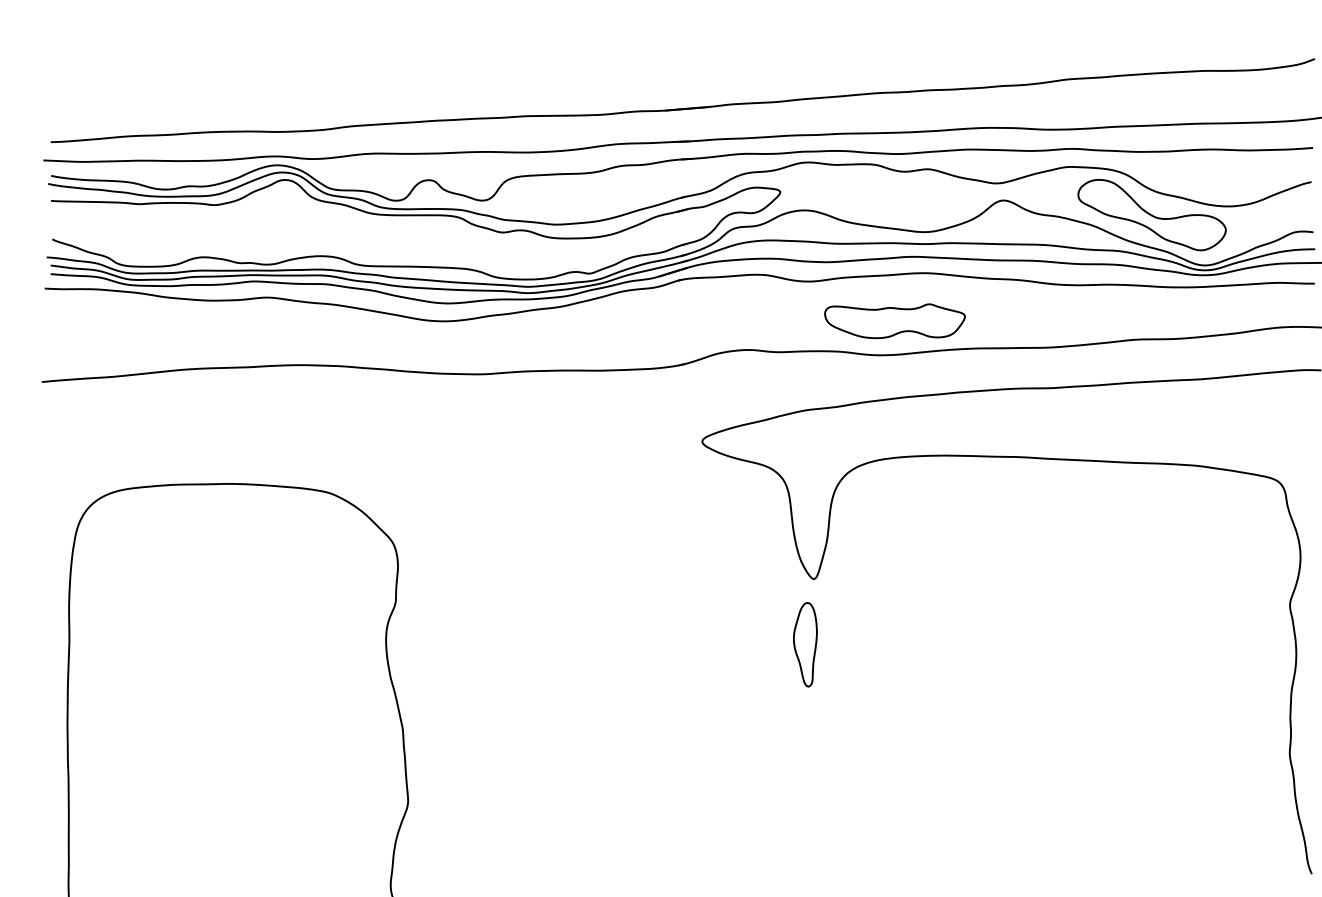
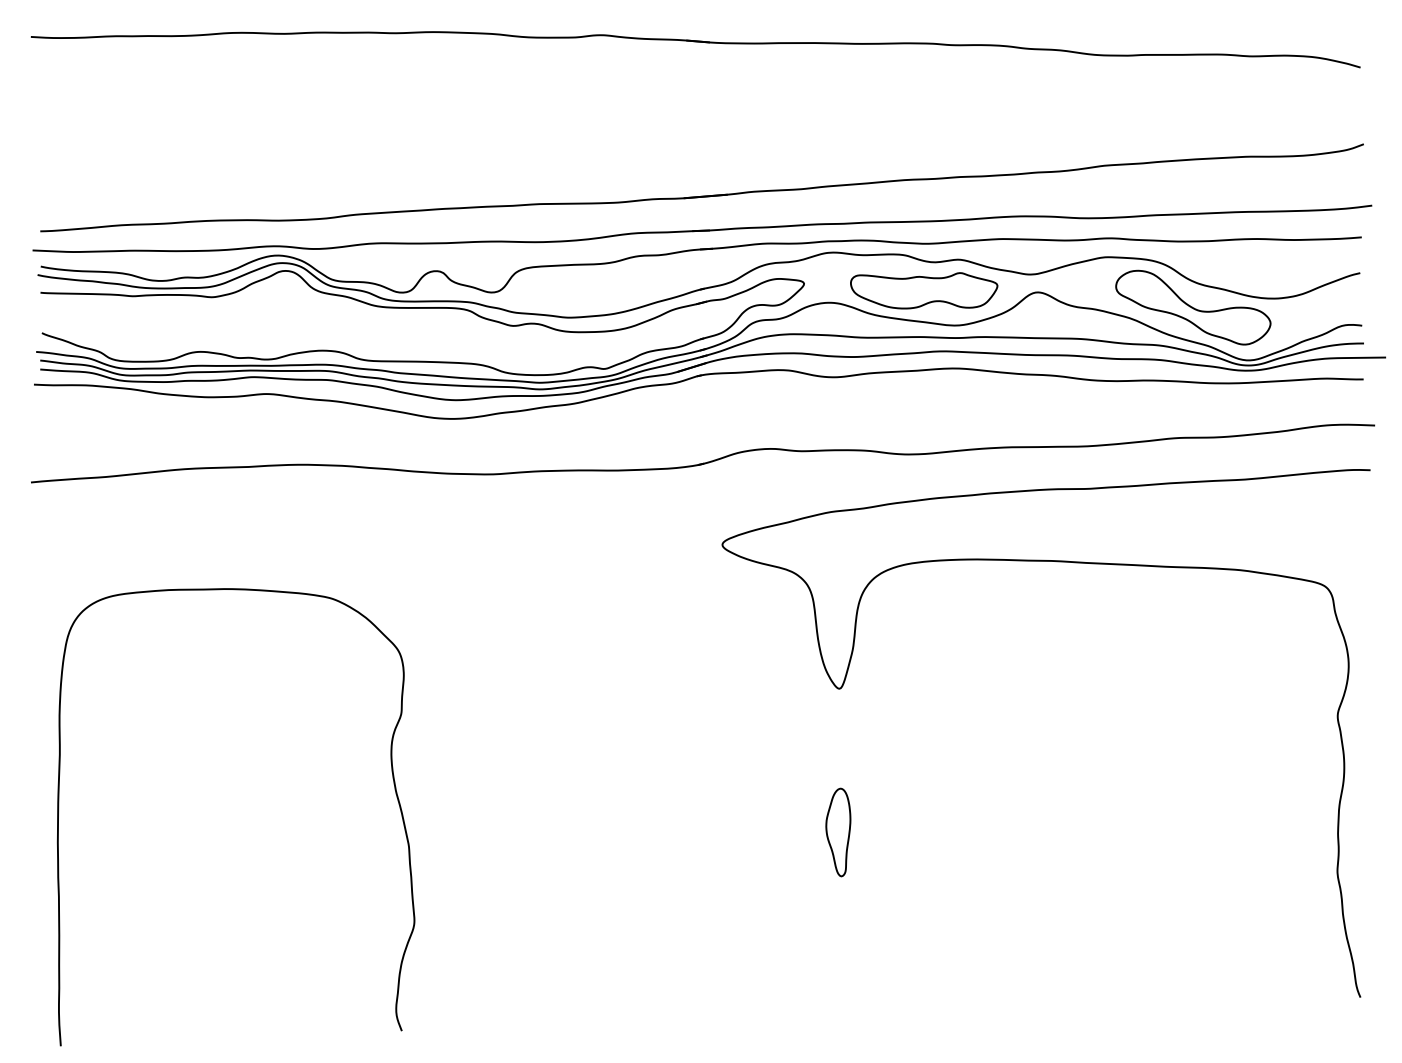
part: (895, 320) -> (924, 290), moved
part: (805, 644) -> (838, 832), moved

